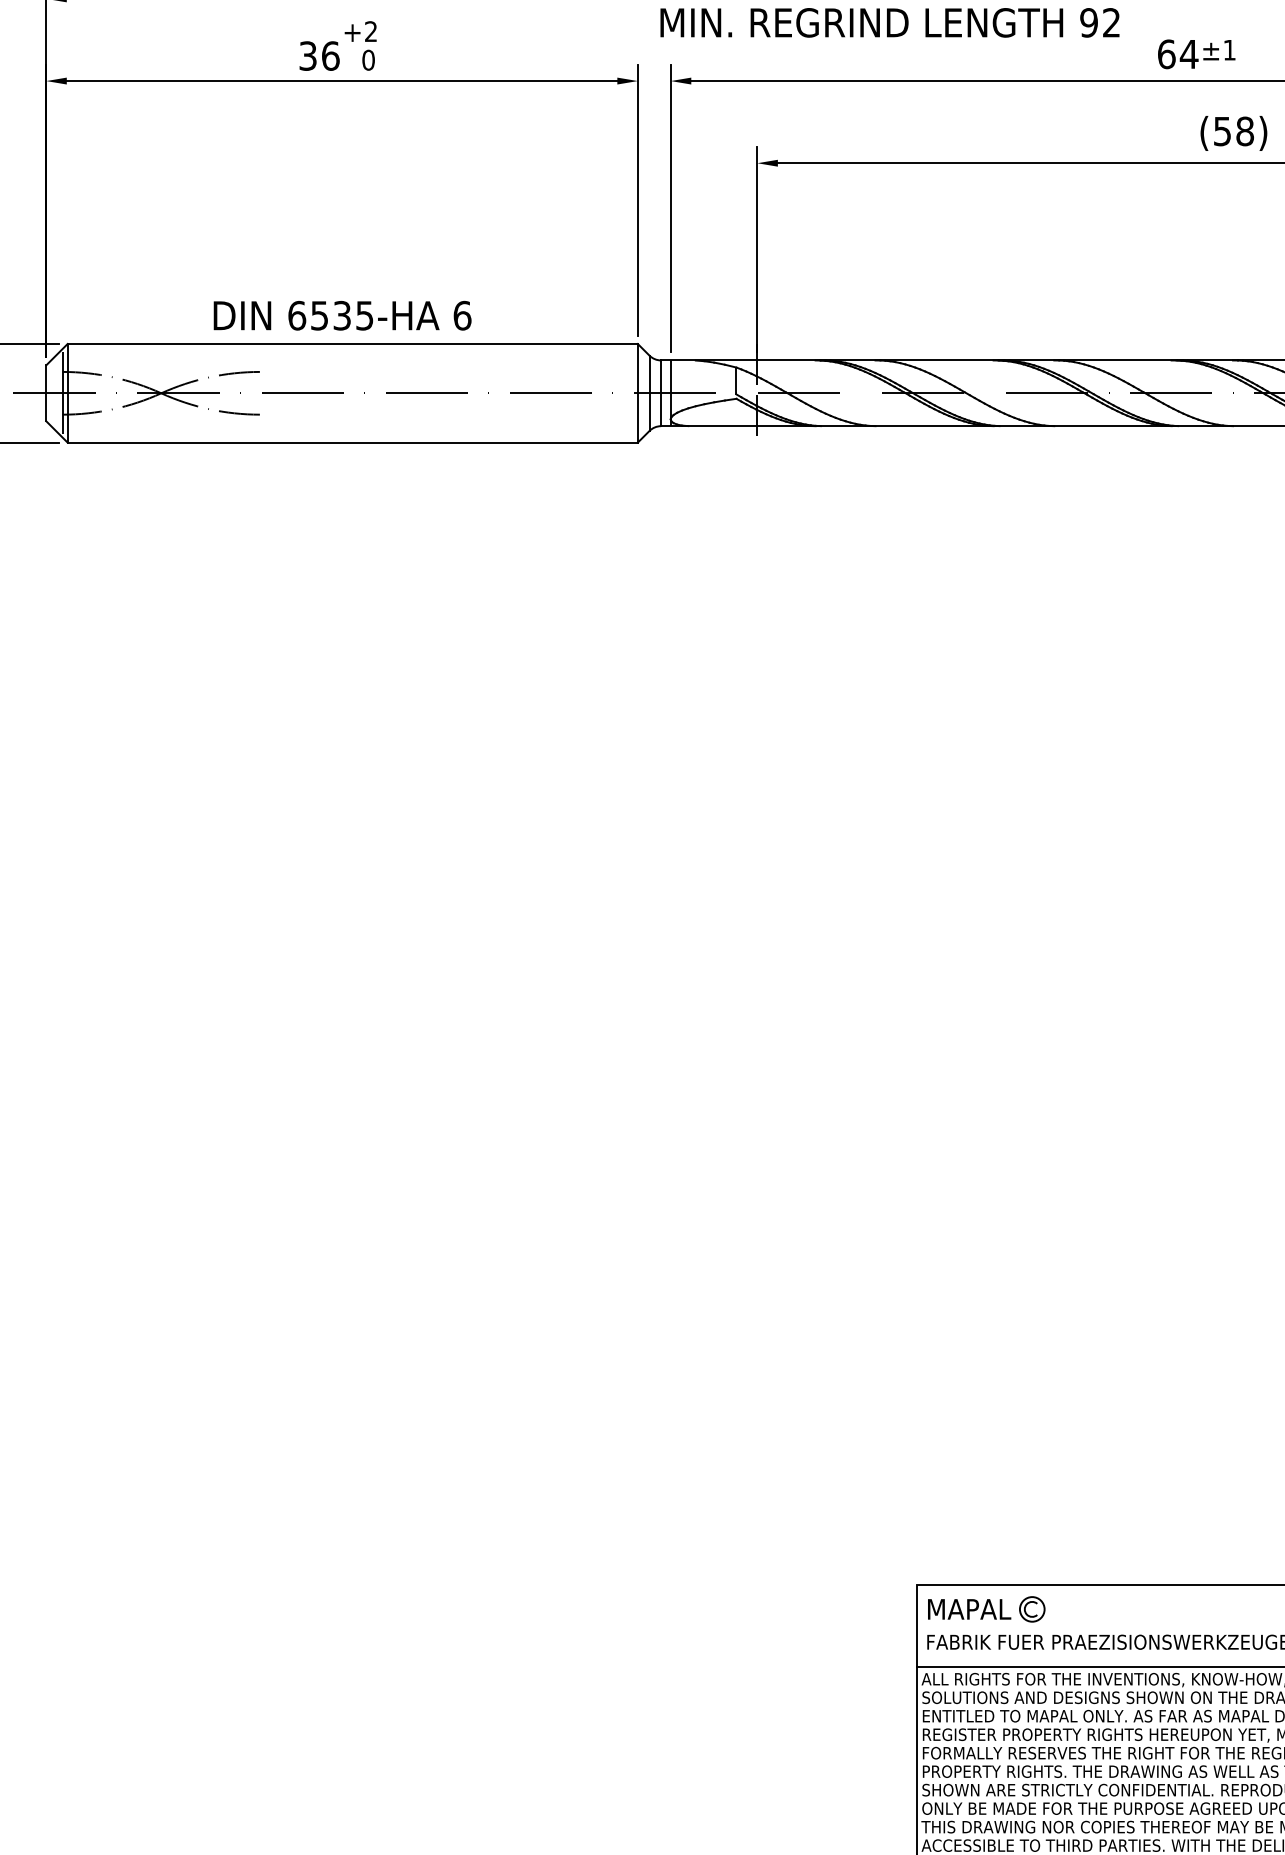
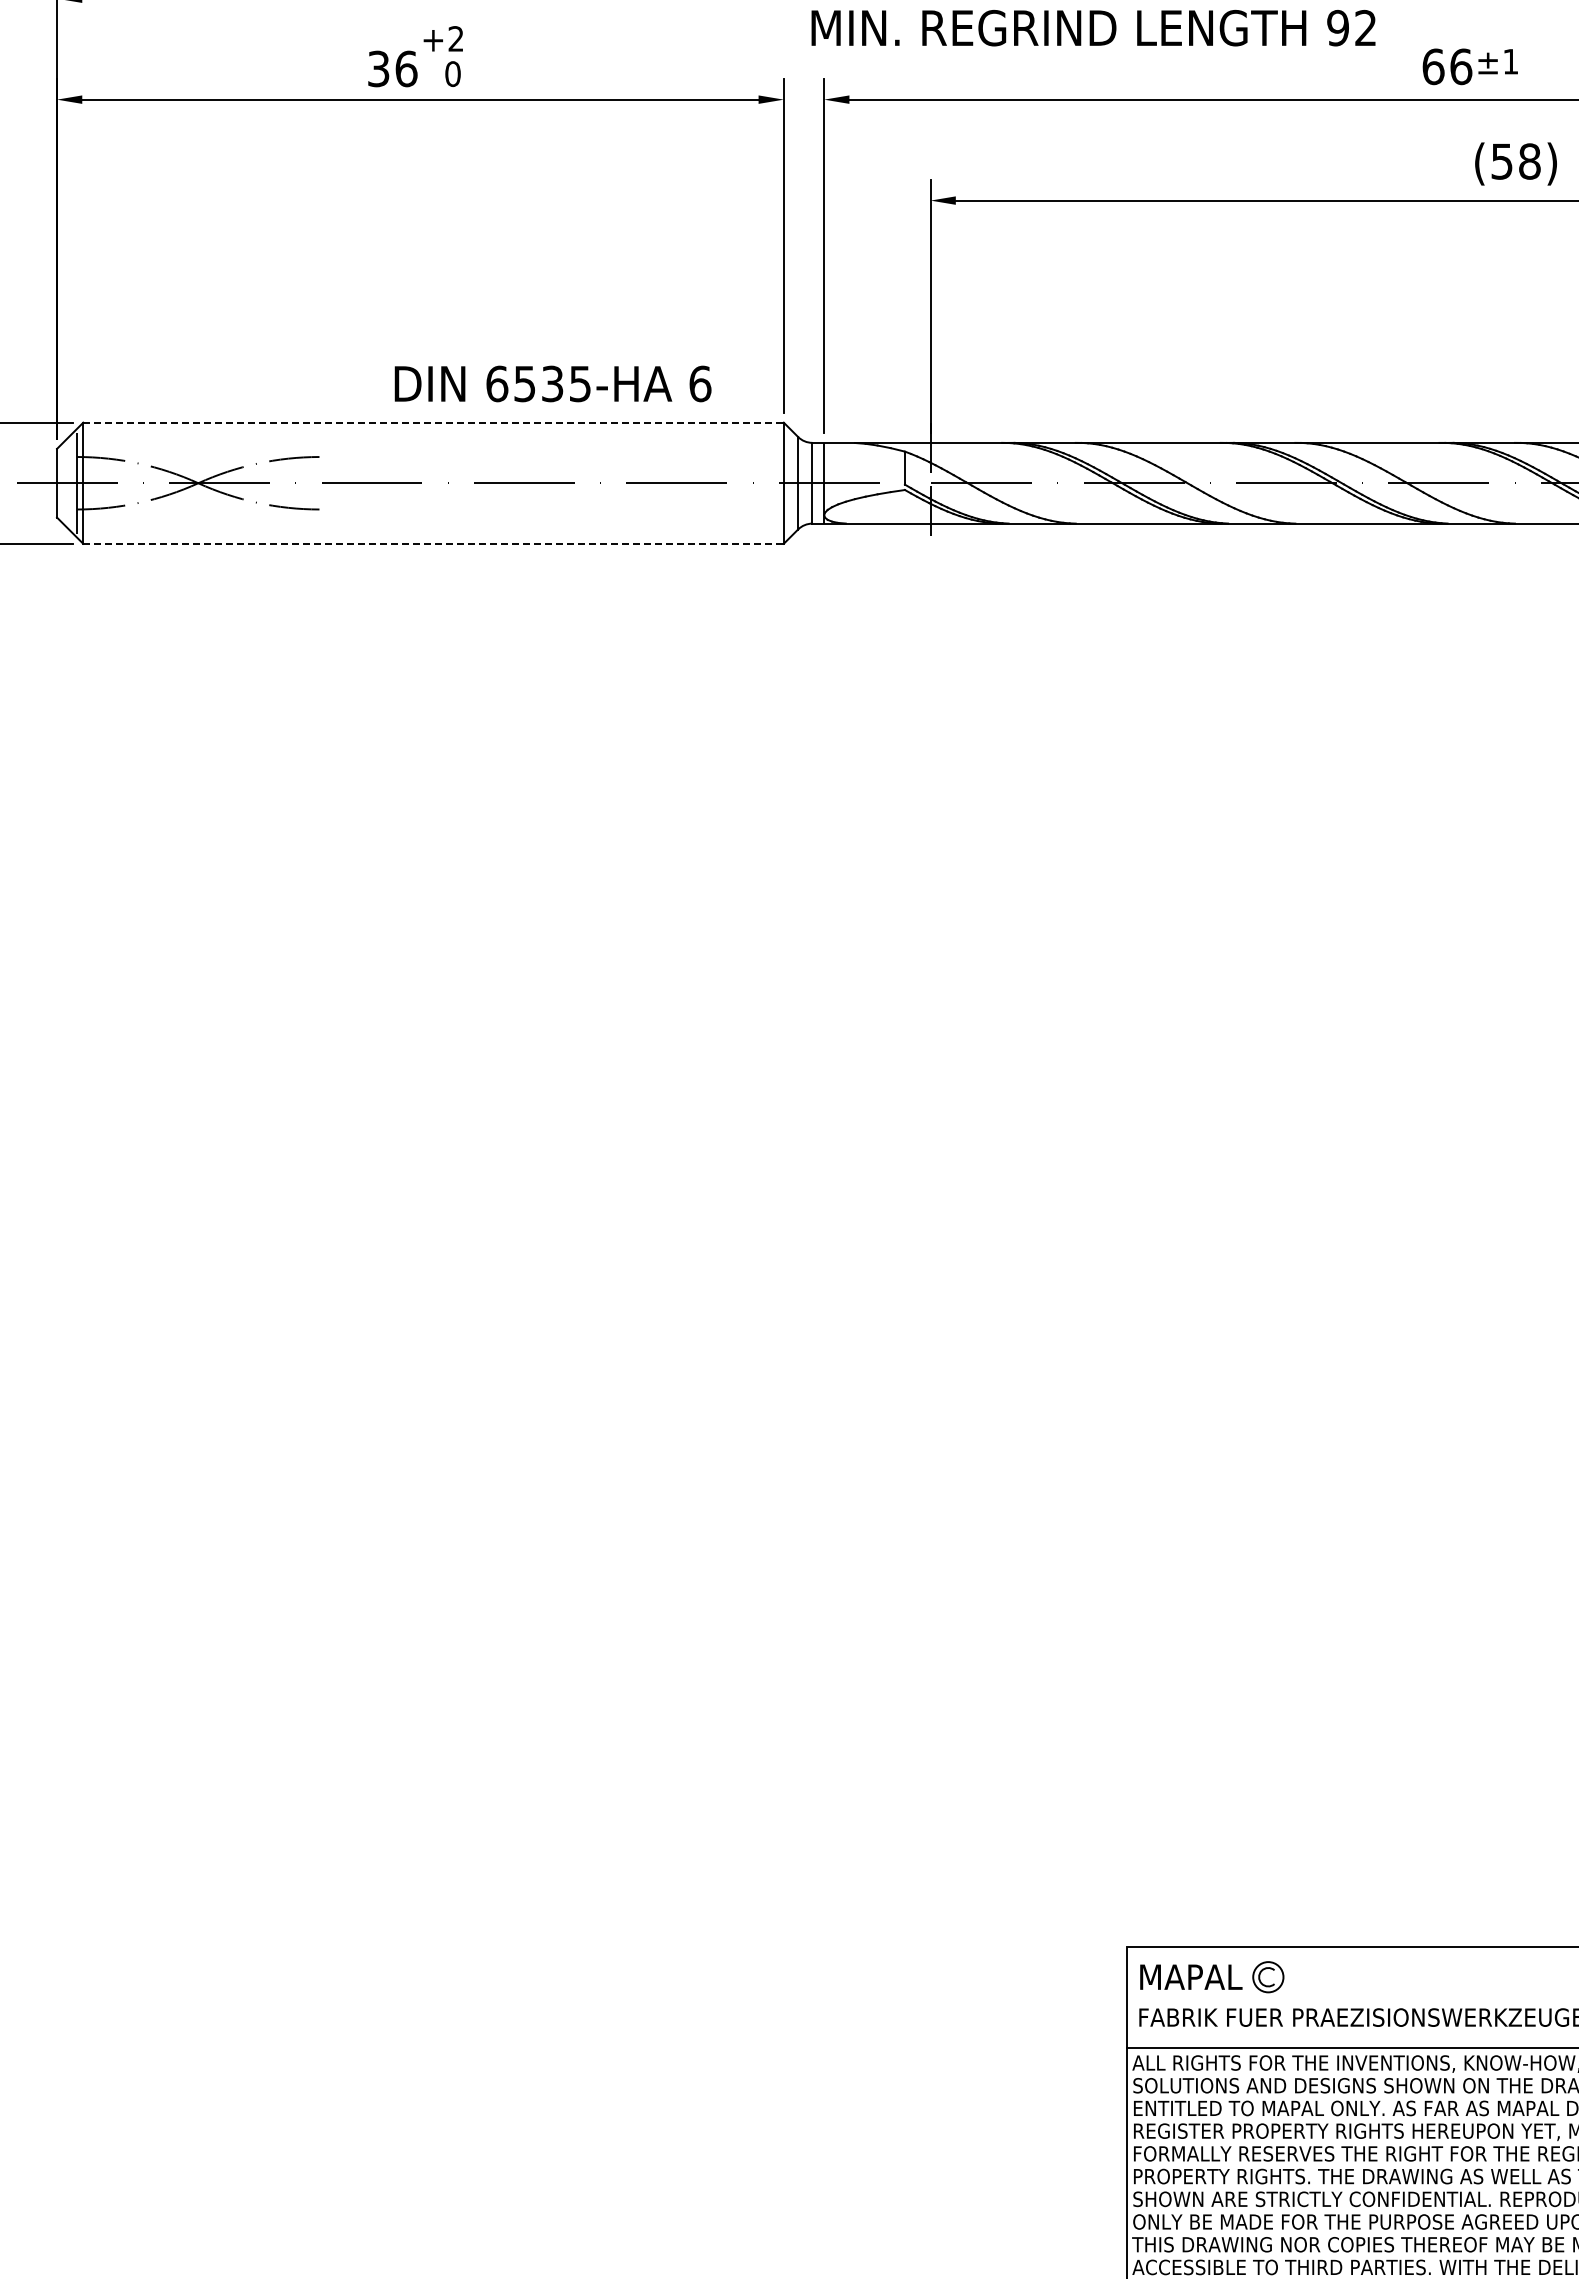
text: (1188, 54) -> (1460, 66), 64 -> 66
text: (342, 315) -> (552, 383), moved
line: (353, 343) -> (434, 422), solid -> dashed
line: (353, 442) -> (434, 543), solid -> dashed

